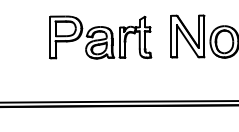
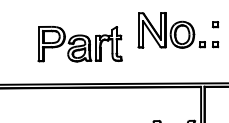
part: (99, 37) -> (79, 44), moved

